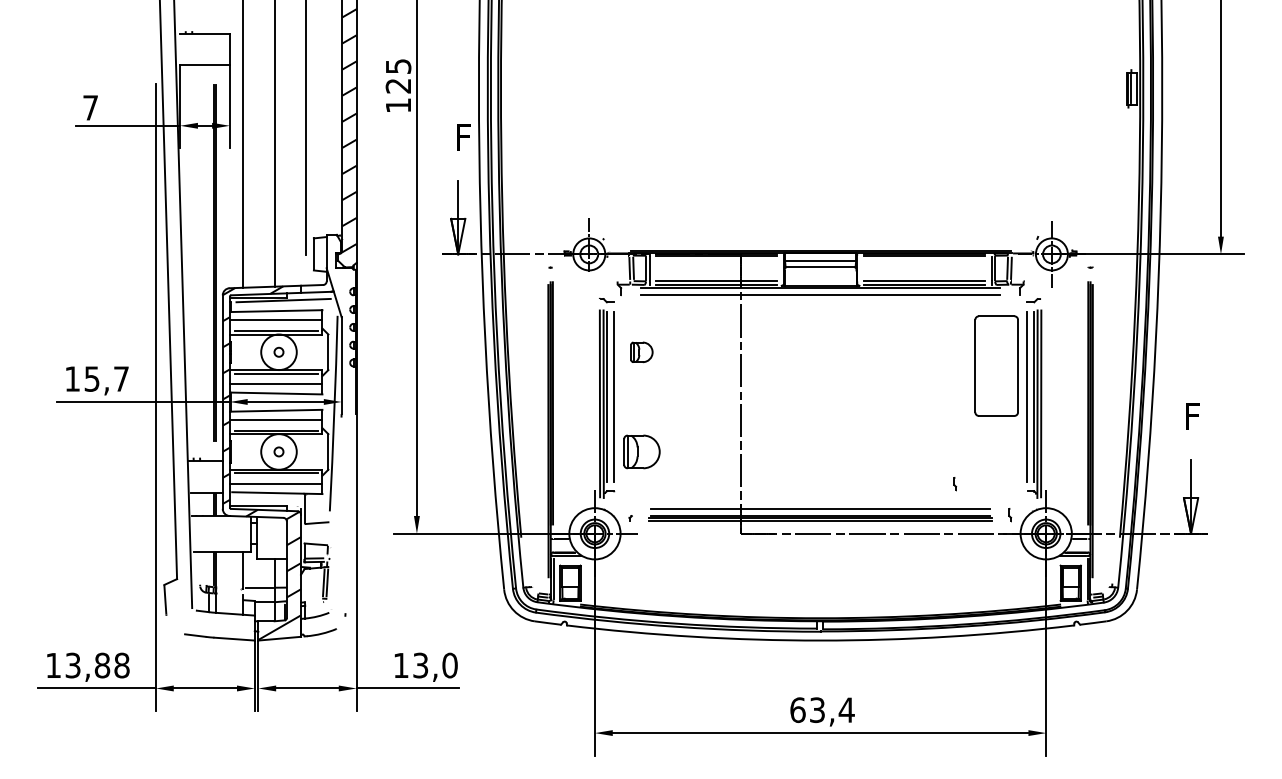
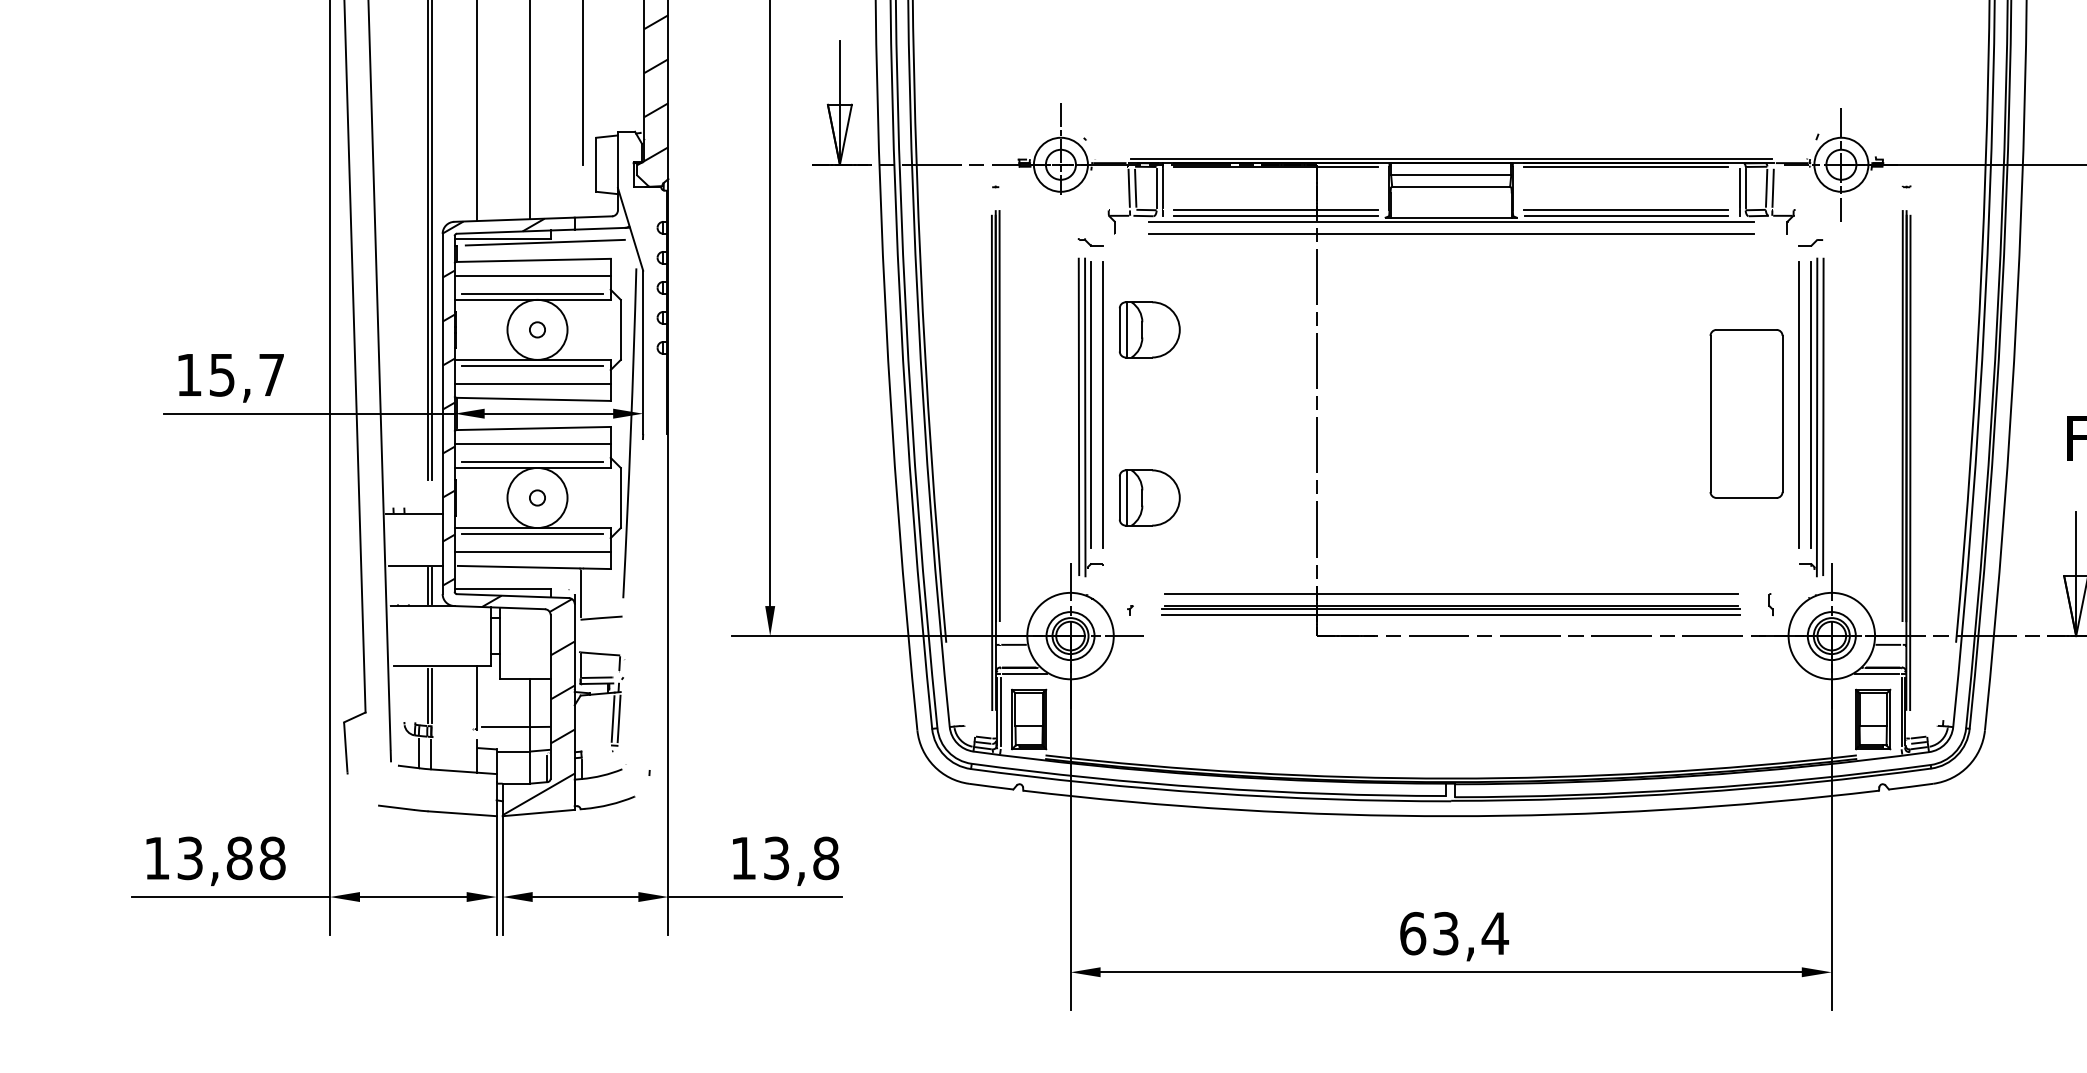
part: (641, 352) -> (1149, 330), size x1.67
part: (996, 365) -> (1746, 412), moved
part: (955, 484) -> (1678, 552), removed
text: (449, 665) -> (825, 858), 13,0 -> 13,8

